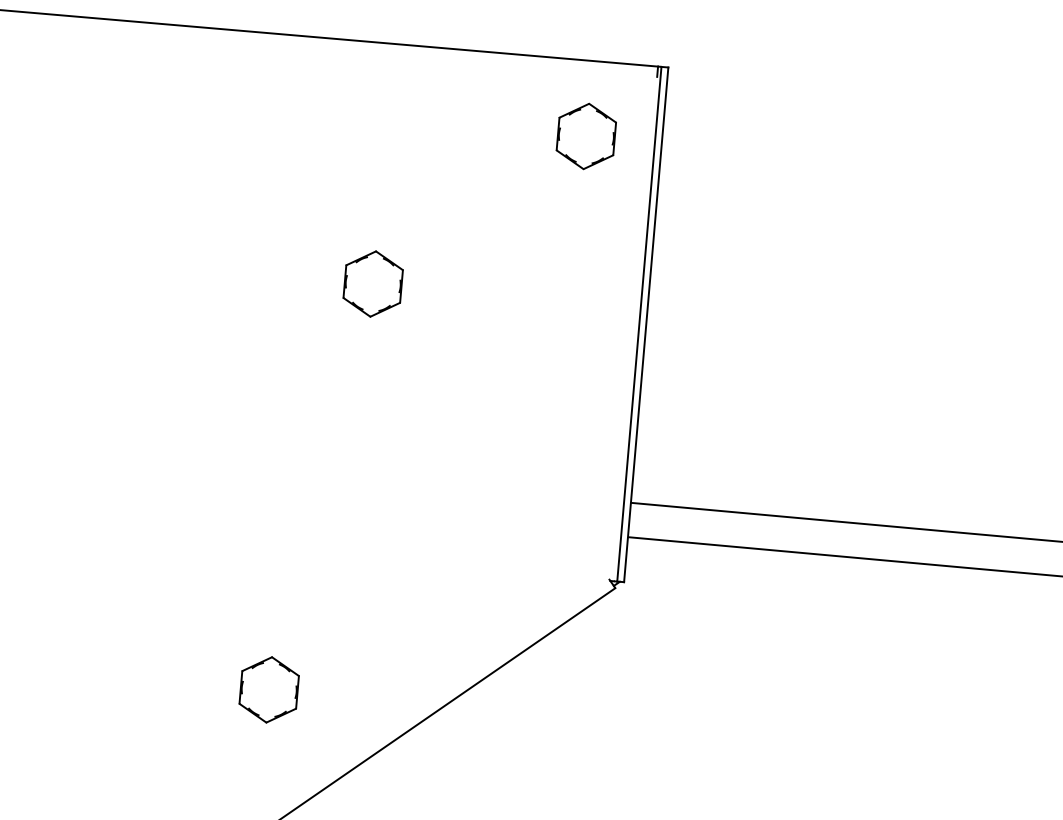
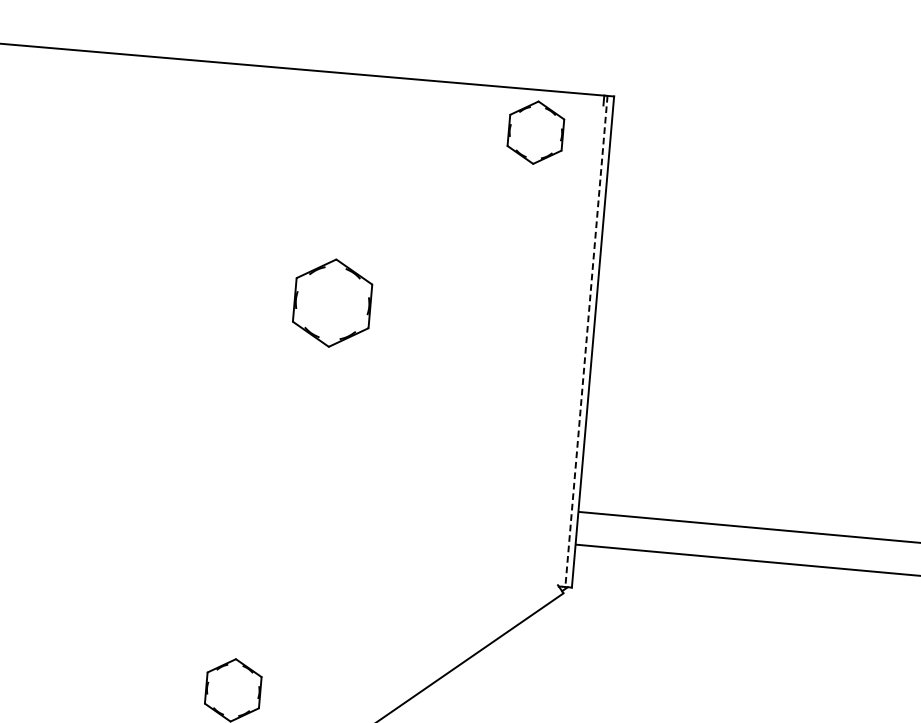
part: (585, 136) -> (535, 132), moved
part: (372, 283) -> (331, 302), size x1.4
line: (639, 324) -> (586, 341), solid -> dashed

